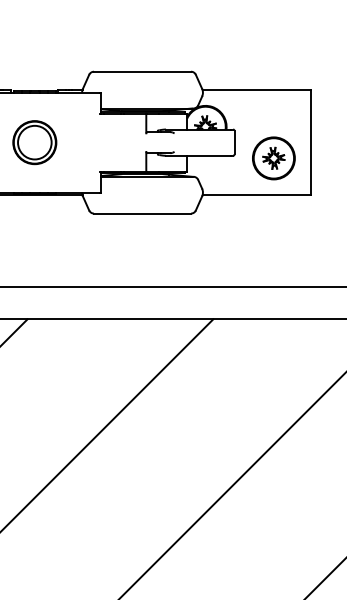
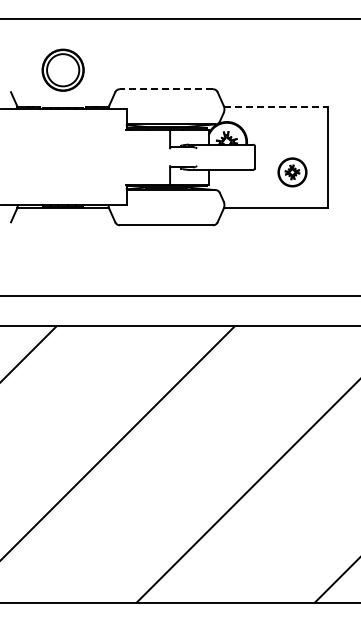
line: (142, 72) -> (166, 89), solid -> dashed
line: (256, 89) -> (275, 106), solid -> dashed
part: (34, 141) -> (62, 69), moved
part: (273, 158) -> (292, 172), size x0.7

